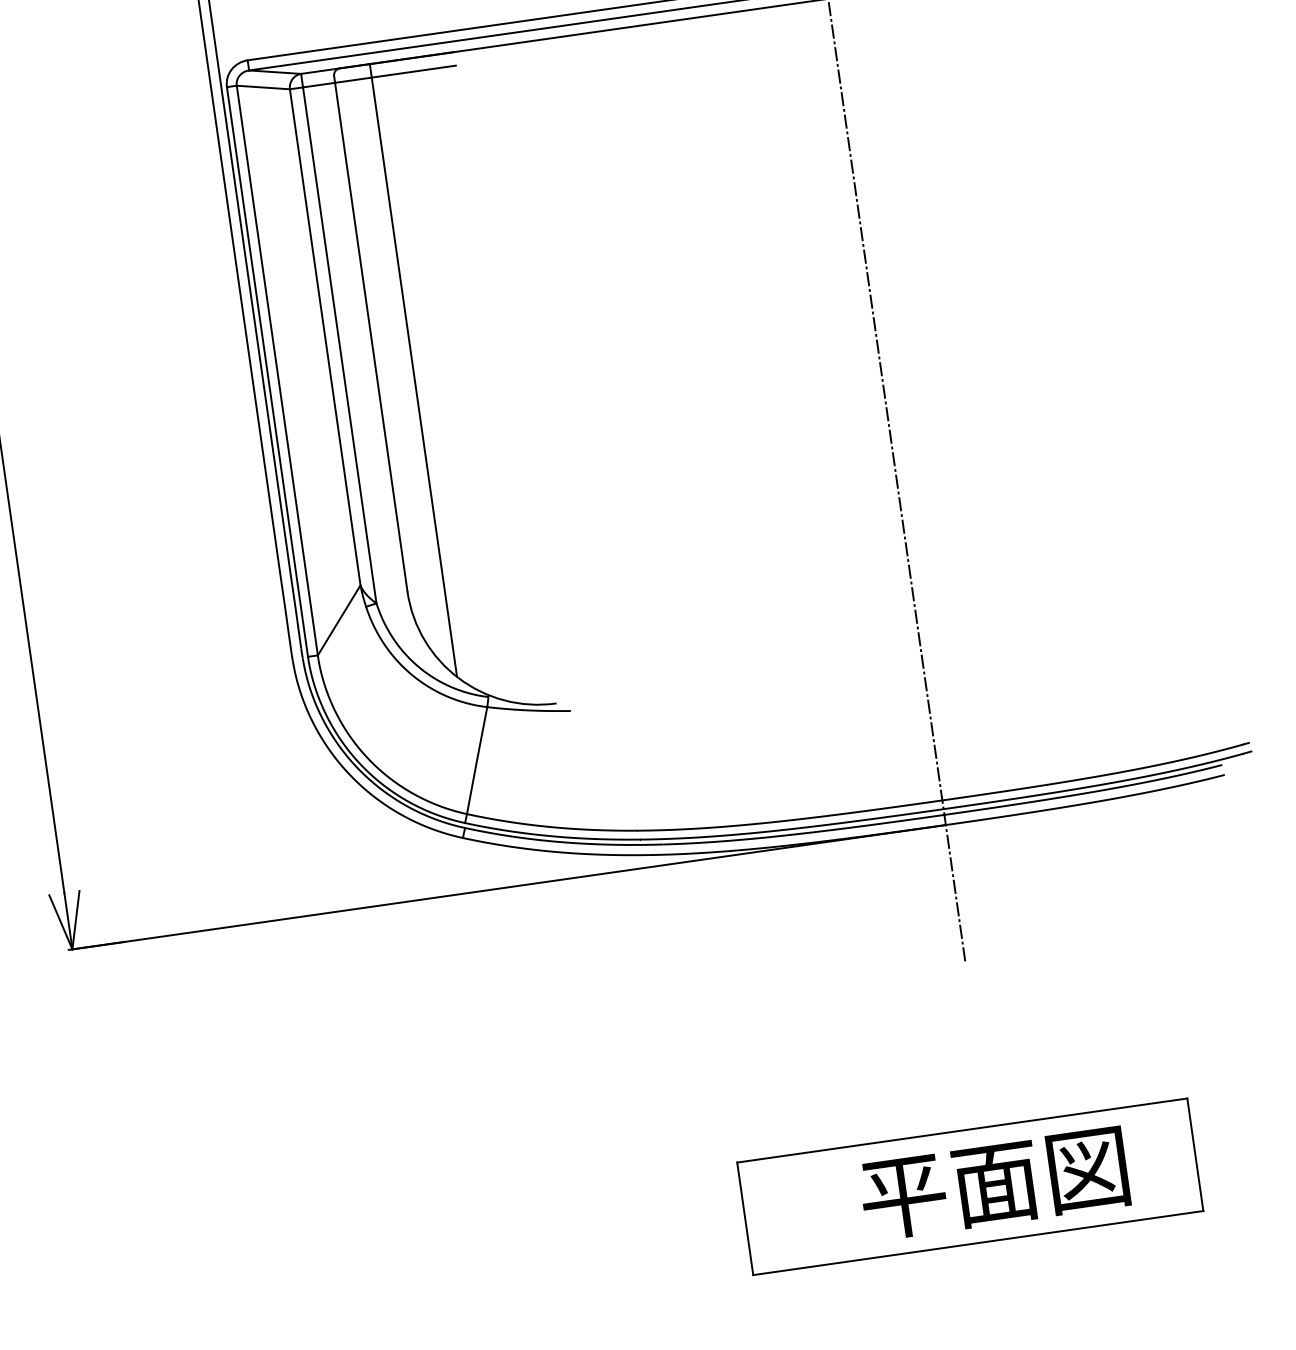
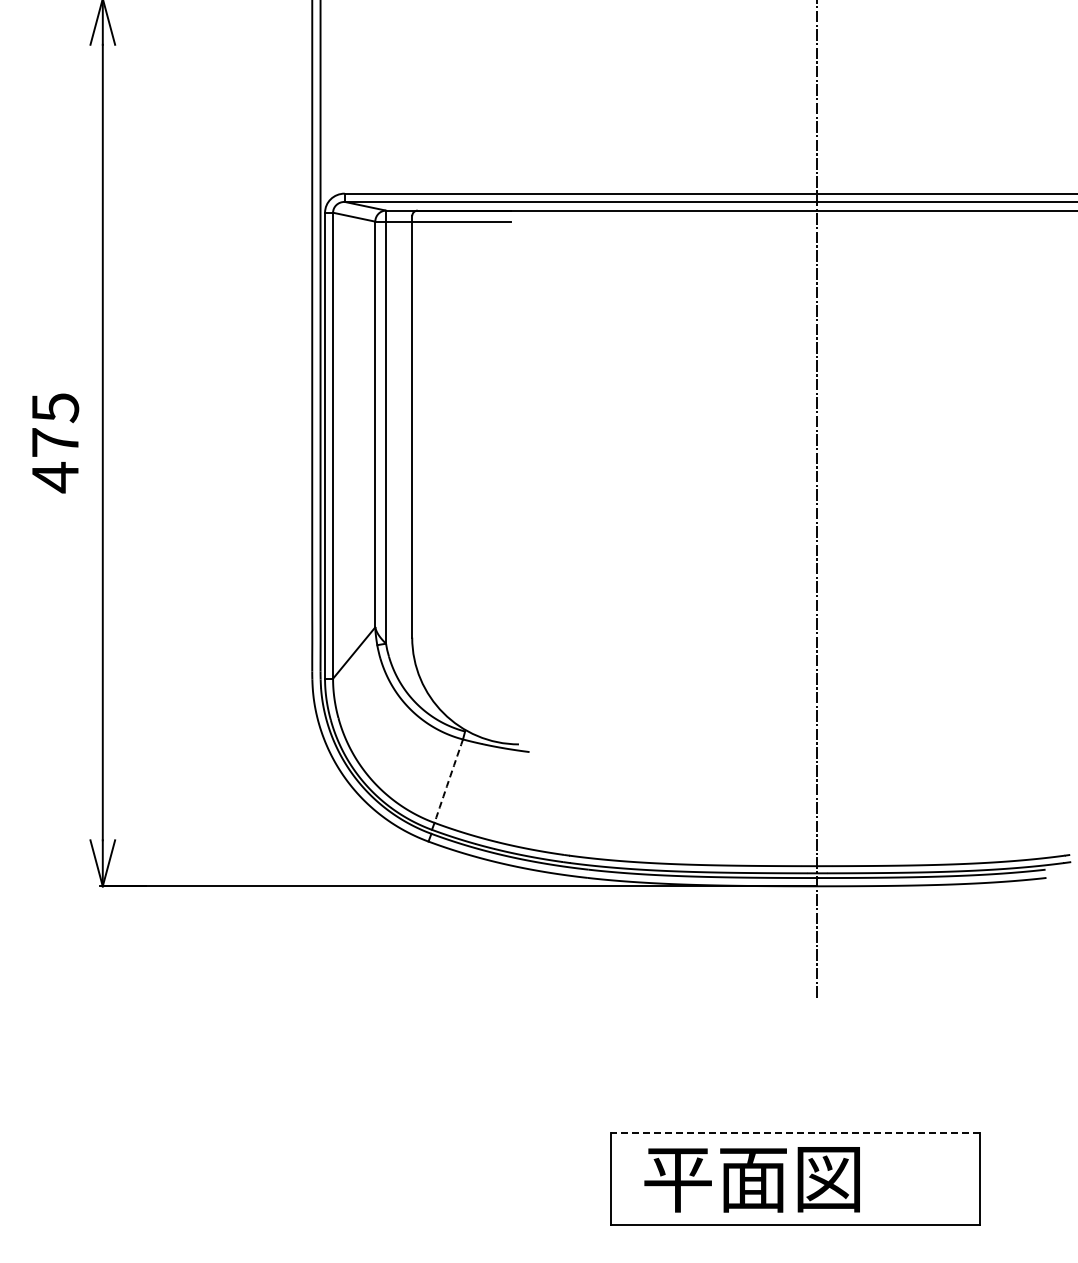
line: (413, 369) -> (442, 460), removed
arc: (476, 761) -> (448, 781), solid -> dashed
line: (961, 1131) -> (794, 1133), solid -> dashed
text: (993, 1183) -> (751, 1179), moved

